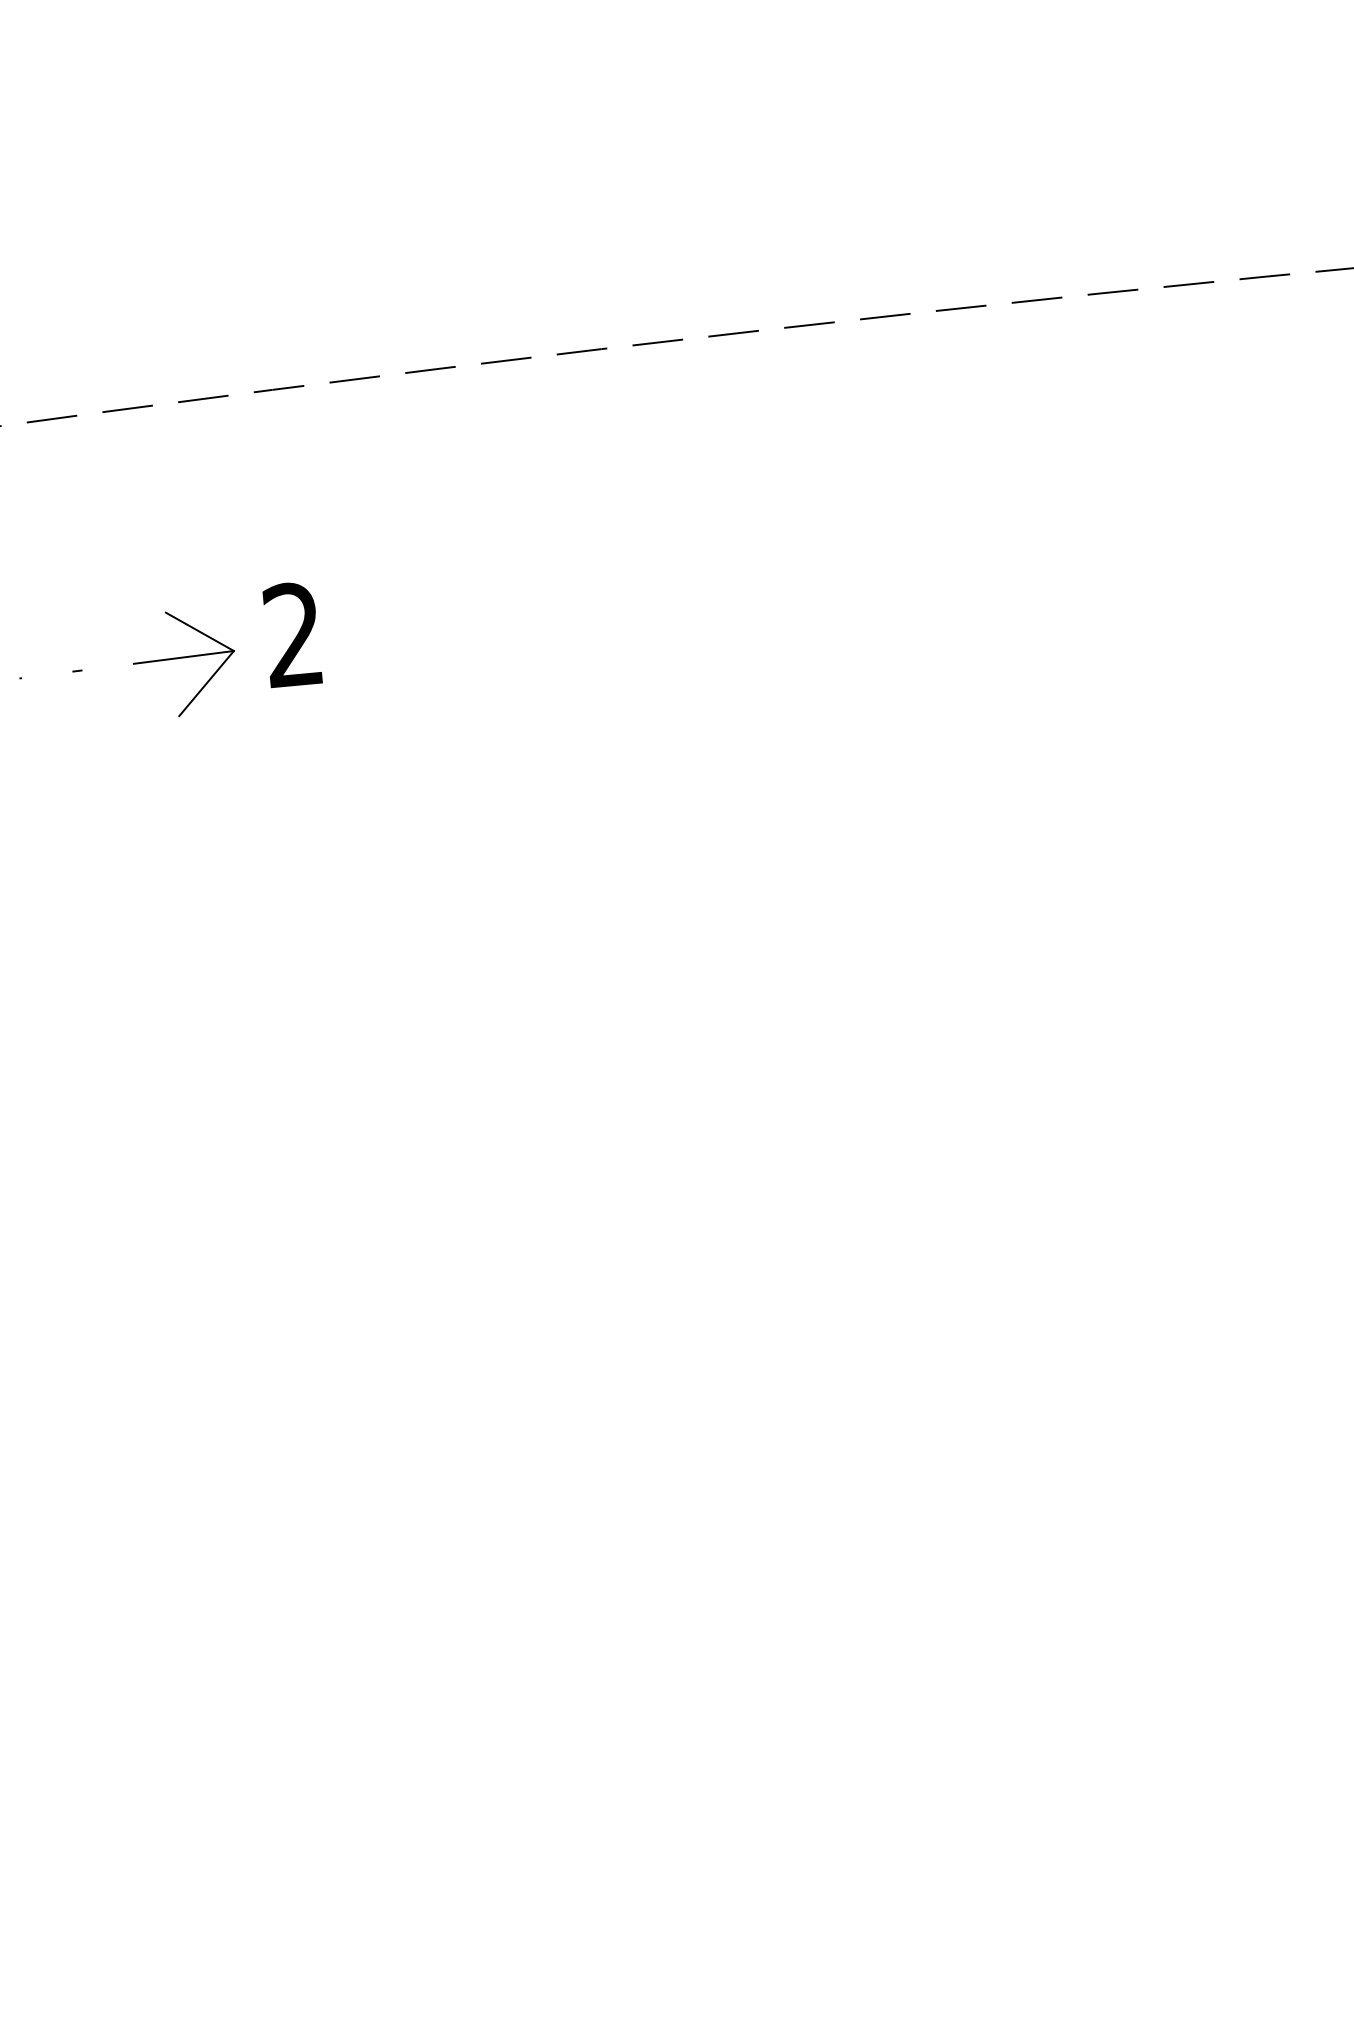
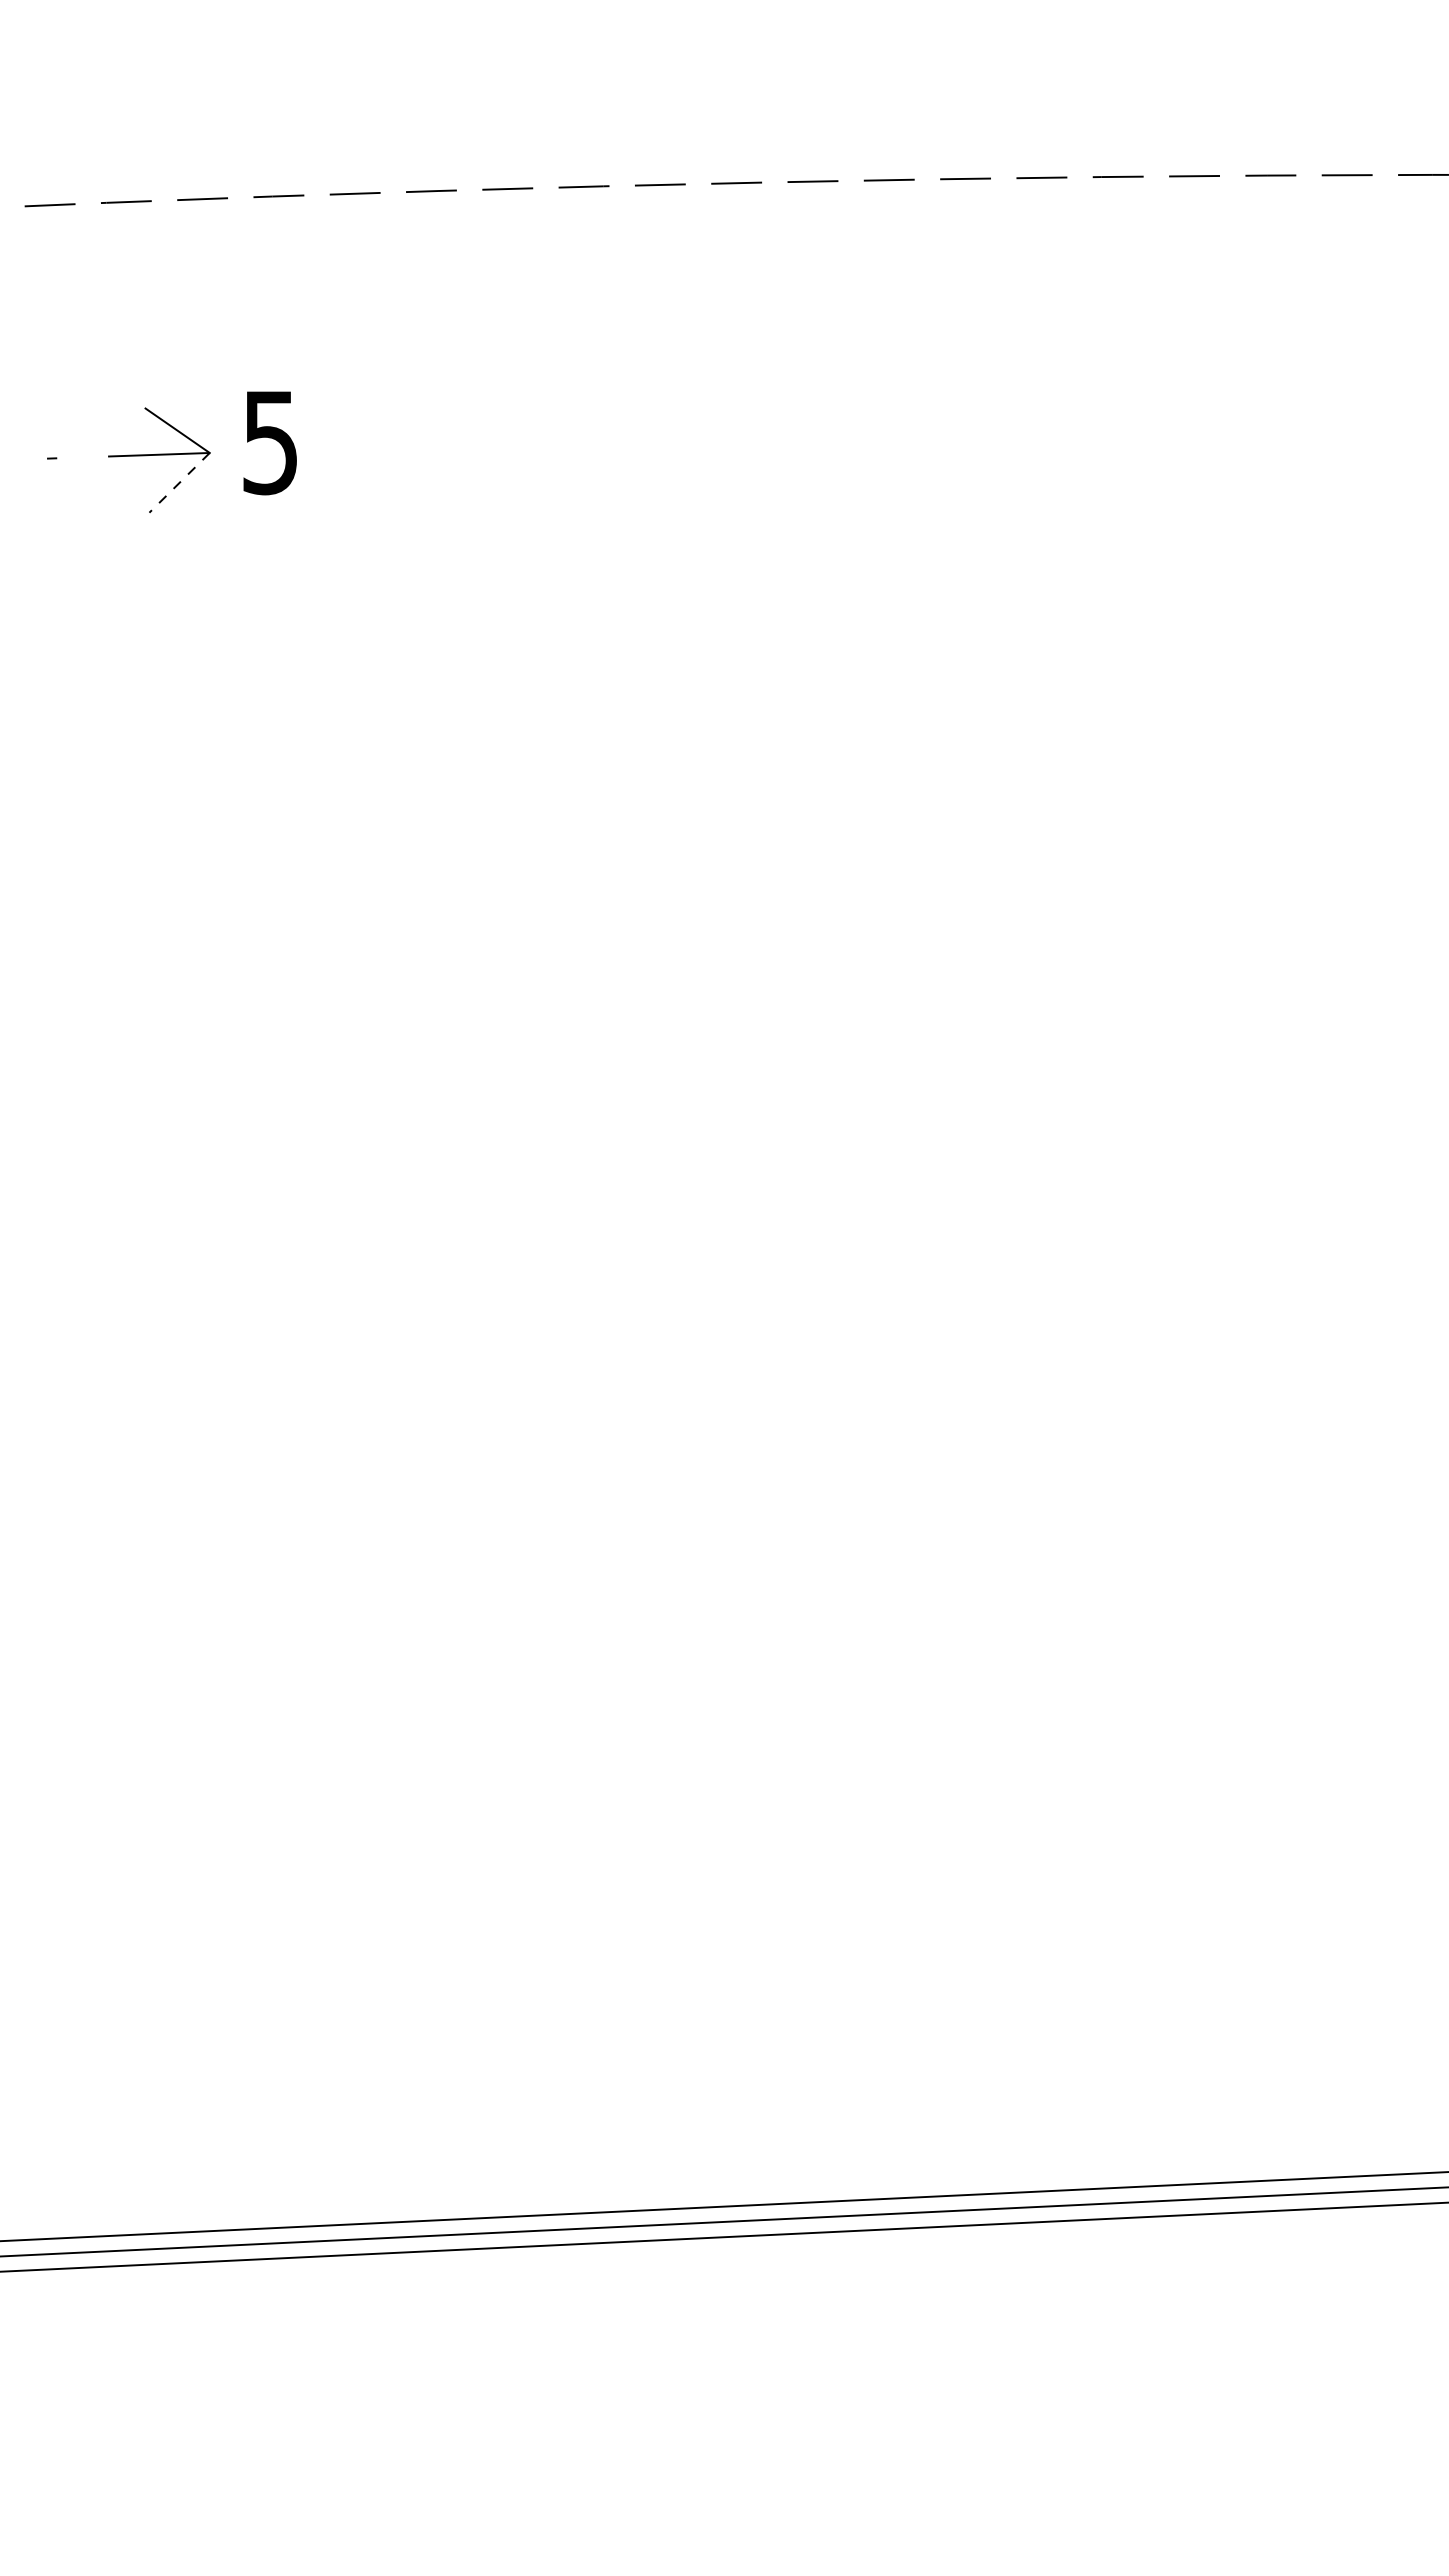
text: (292, 635) -> (269, 442), 2 -> 5
line: (206, 684) -> (179, 483), solid -> dashed

